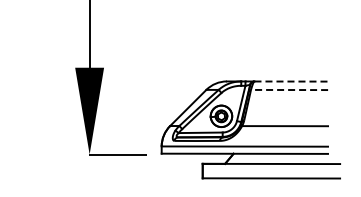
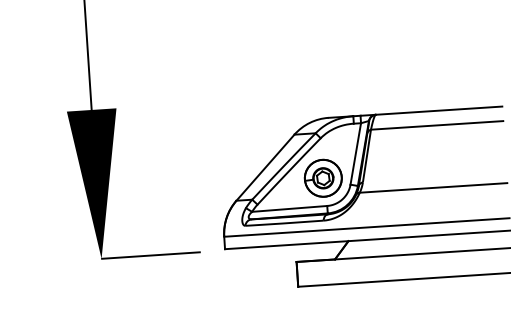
line: (291, 81) -> (439, 110), dashed -> solid
line: (289, 90) -> (437, 126), dashed -> solid

